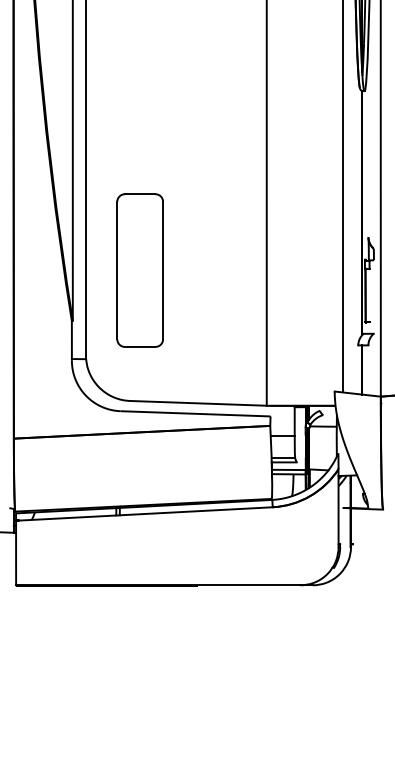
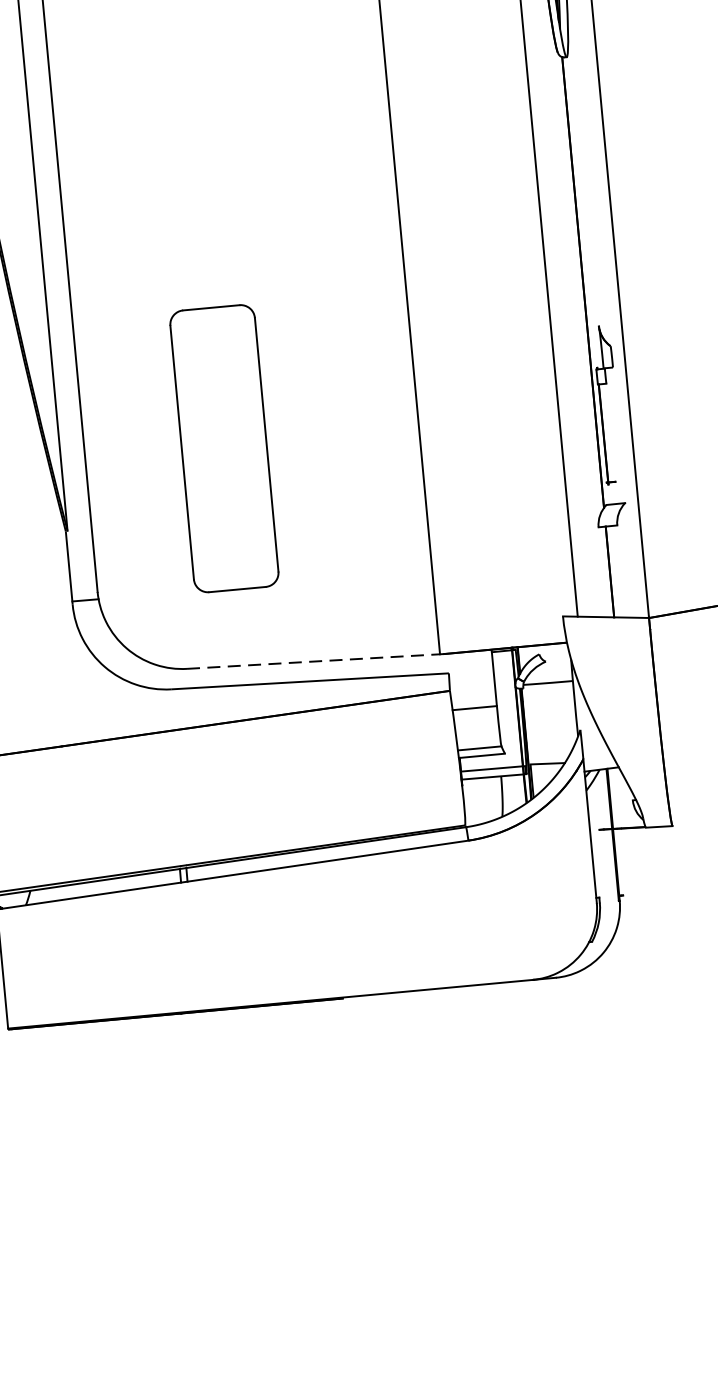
part: (139, 270) -> (223, 448), moved
line: (198, 403) -> (313, 661), solid -> dashed

